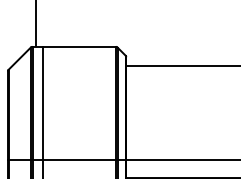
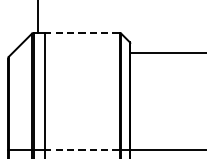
line: (79, 46) -> (82, 32), solid -> dashed
line: (79, 160) -> (82, 150), solid -> dashed

